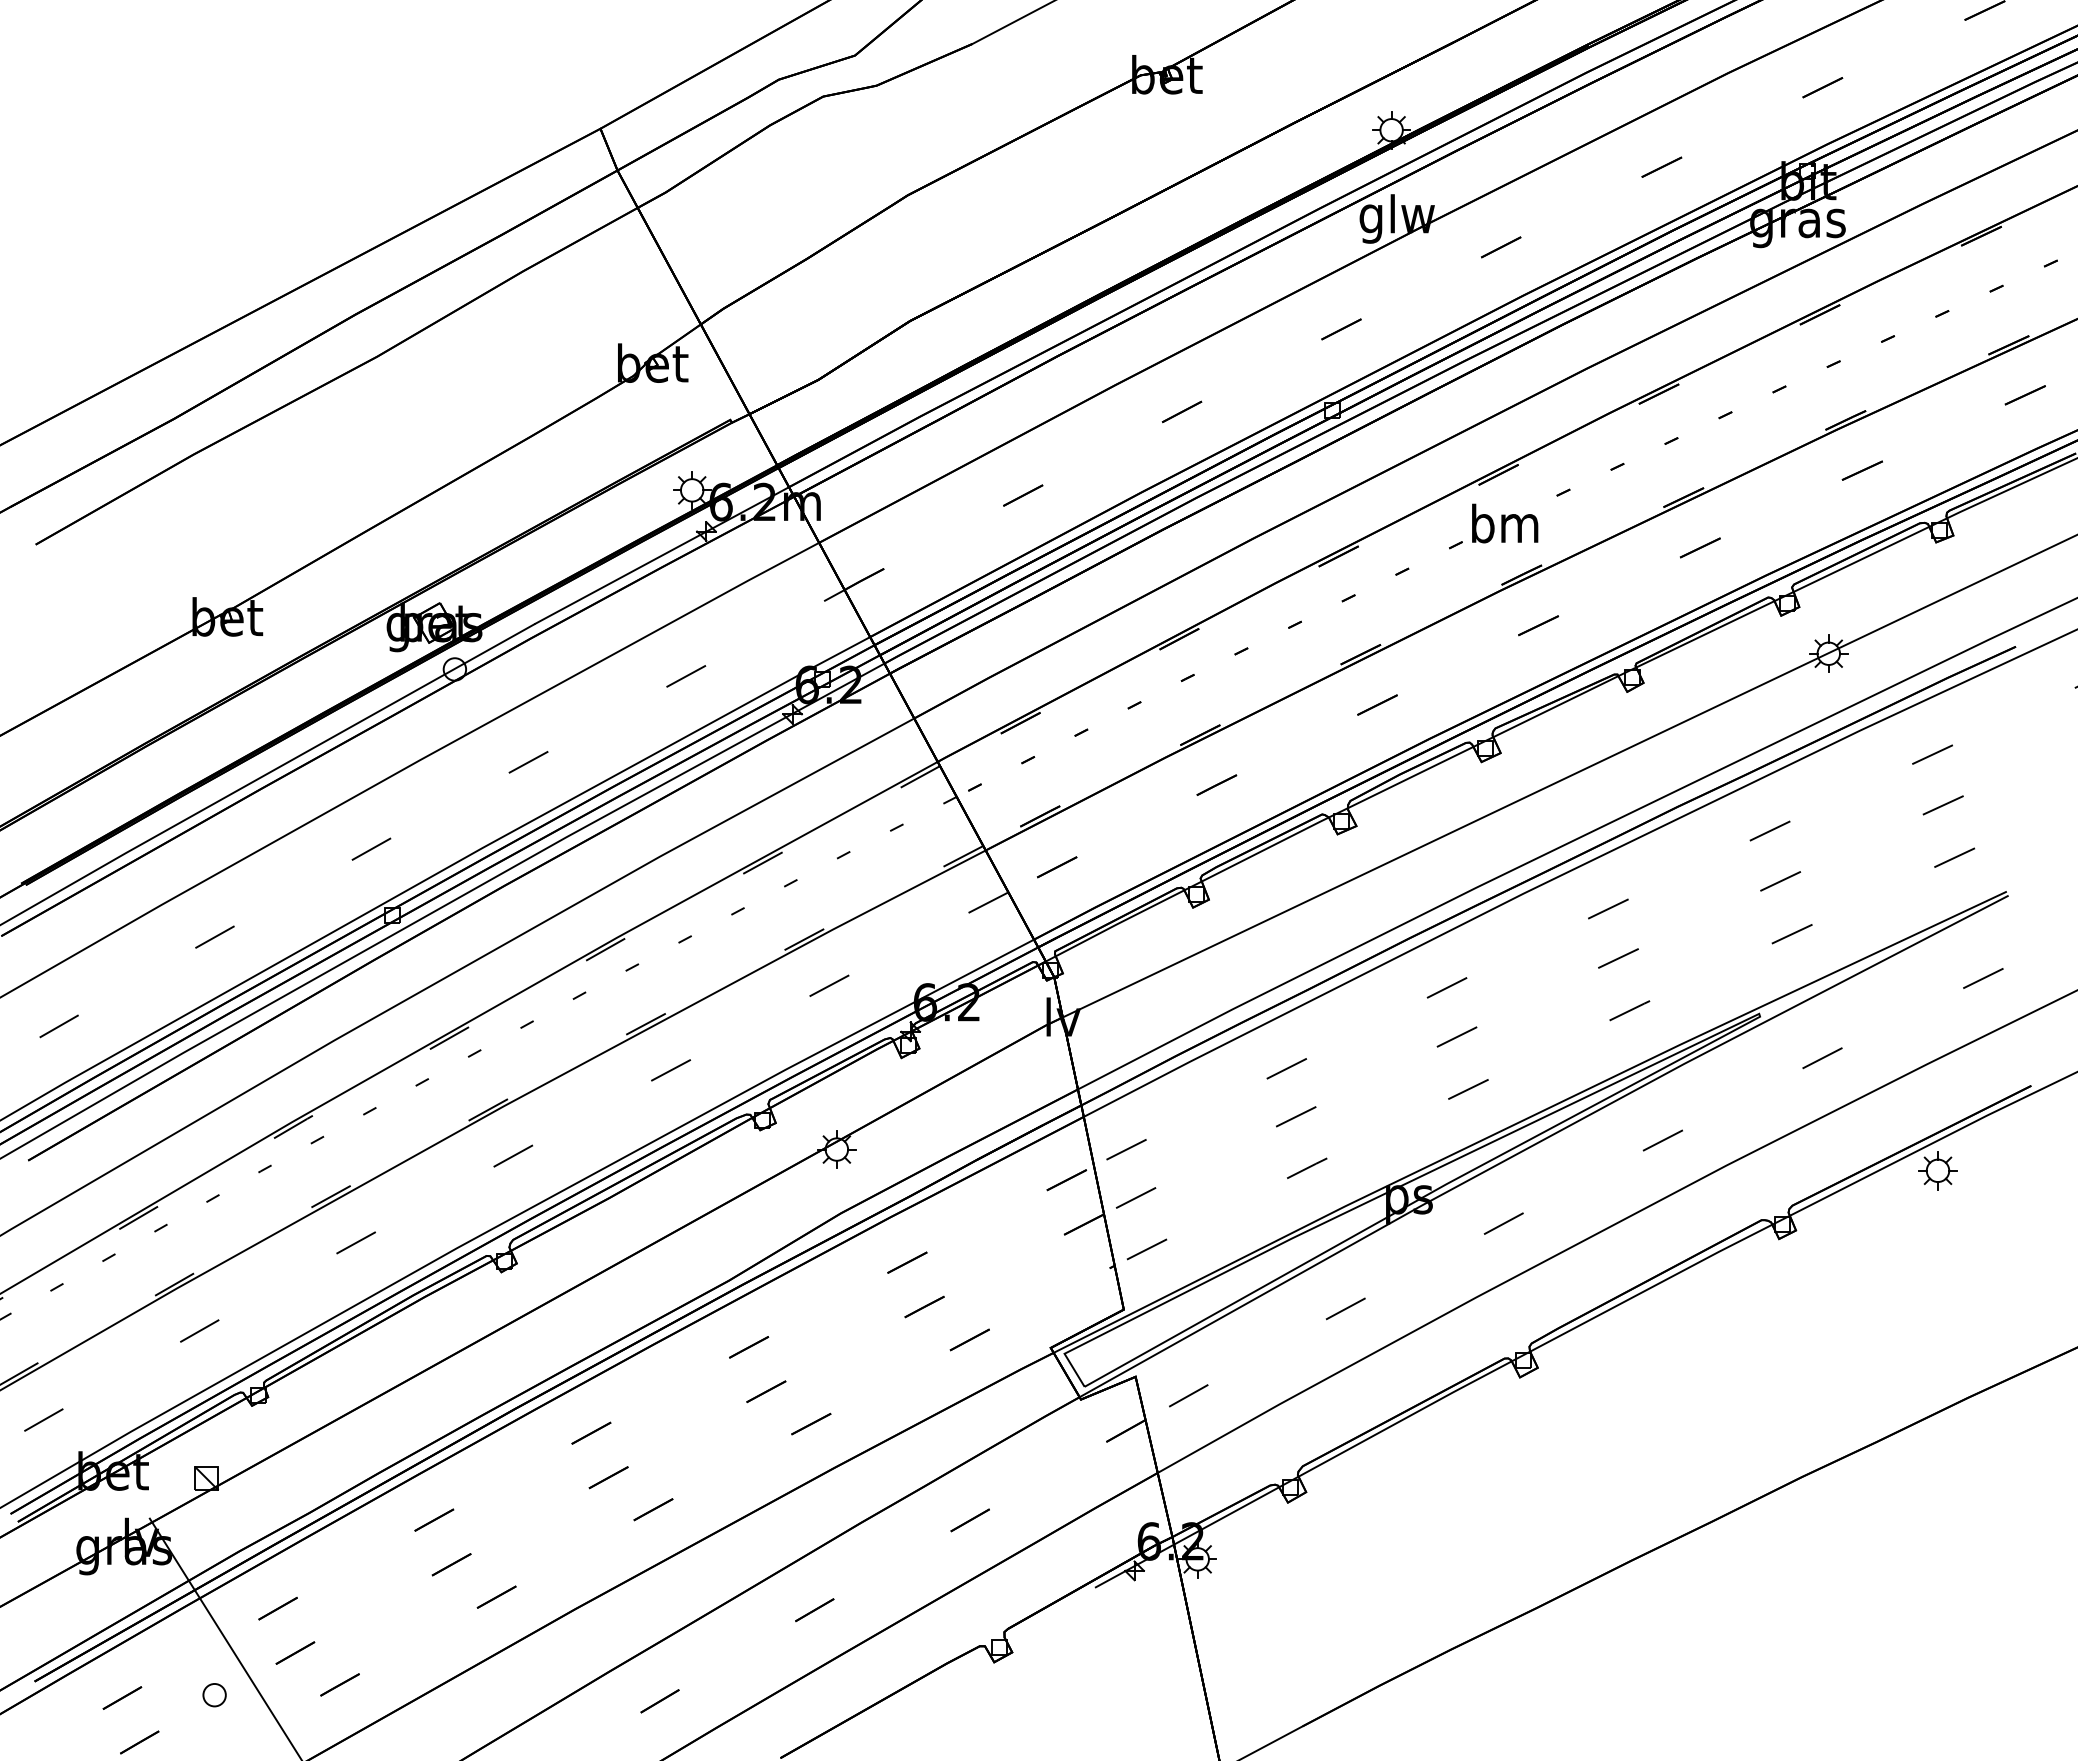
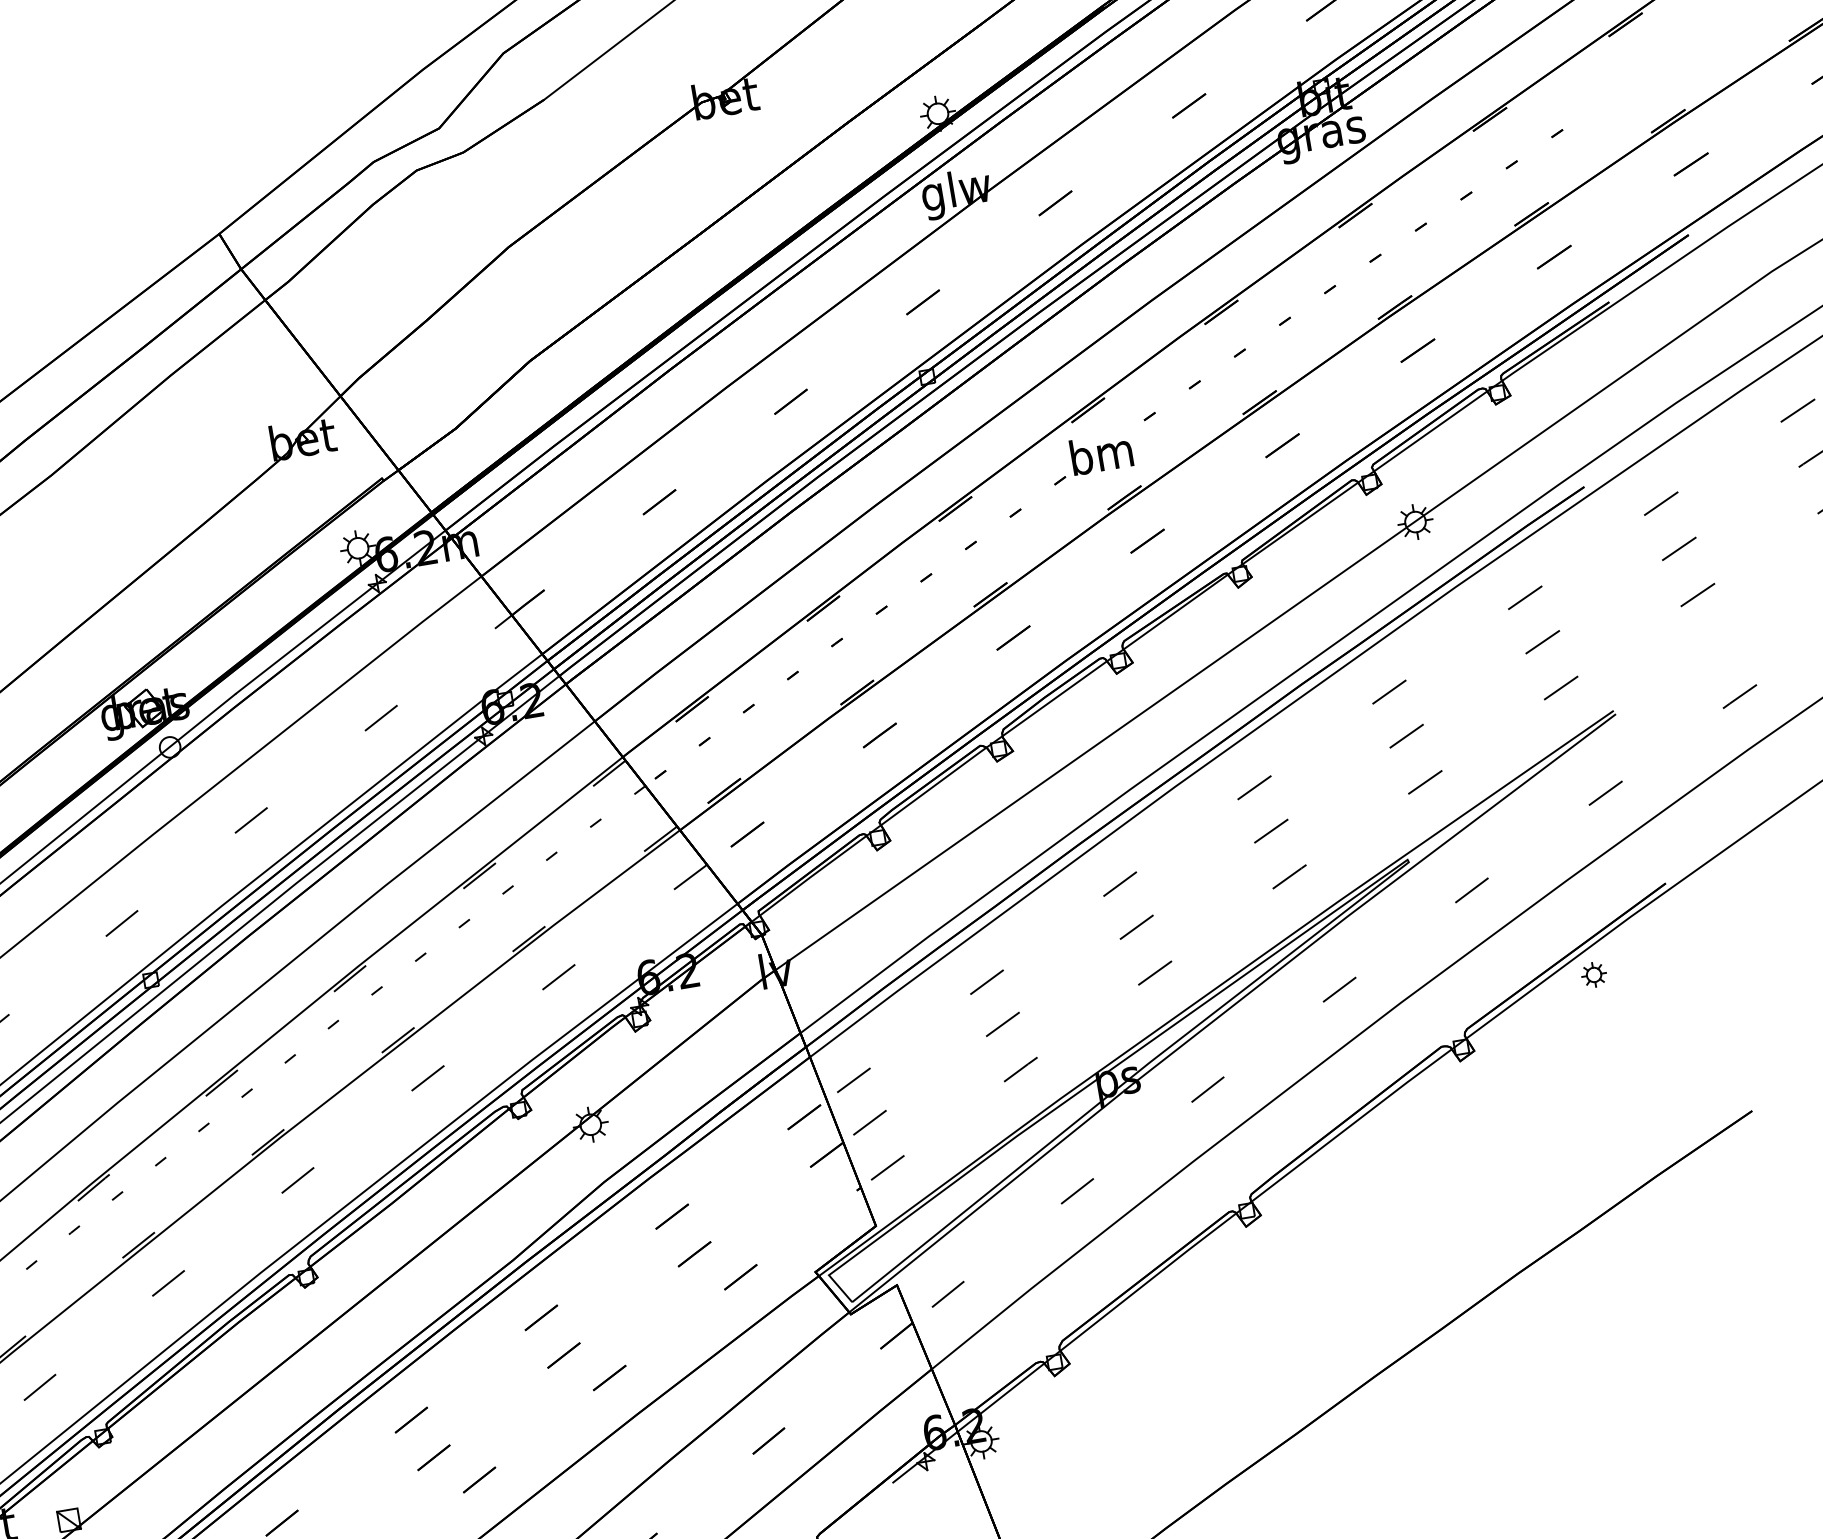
part: (1937, 1170) -> (1593, 974), size x0.7

